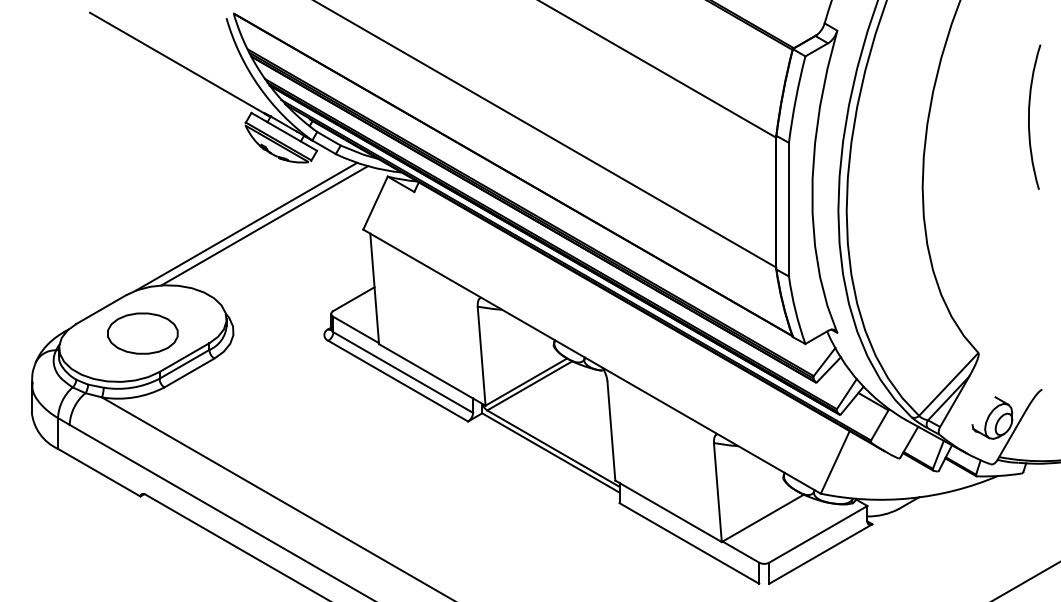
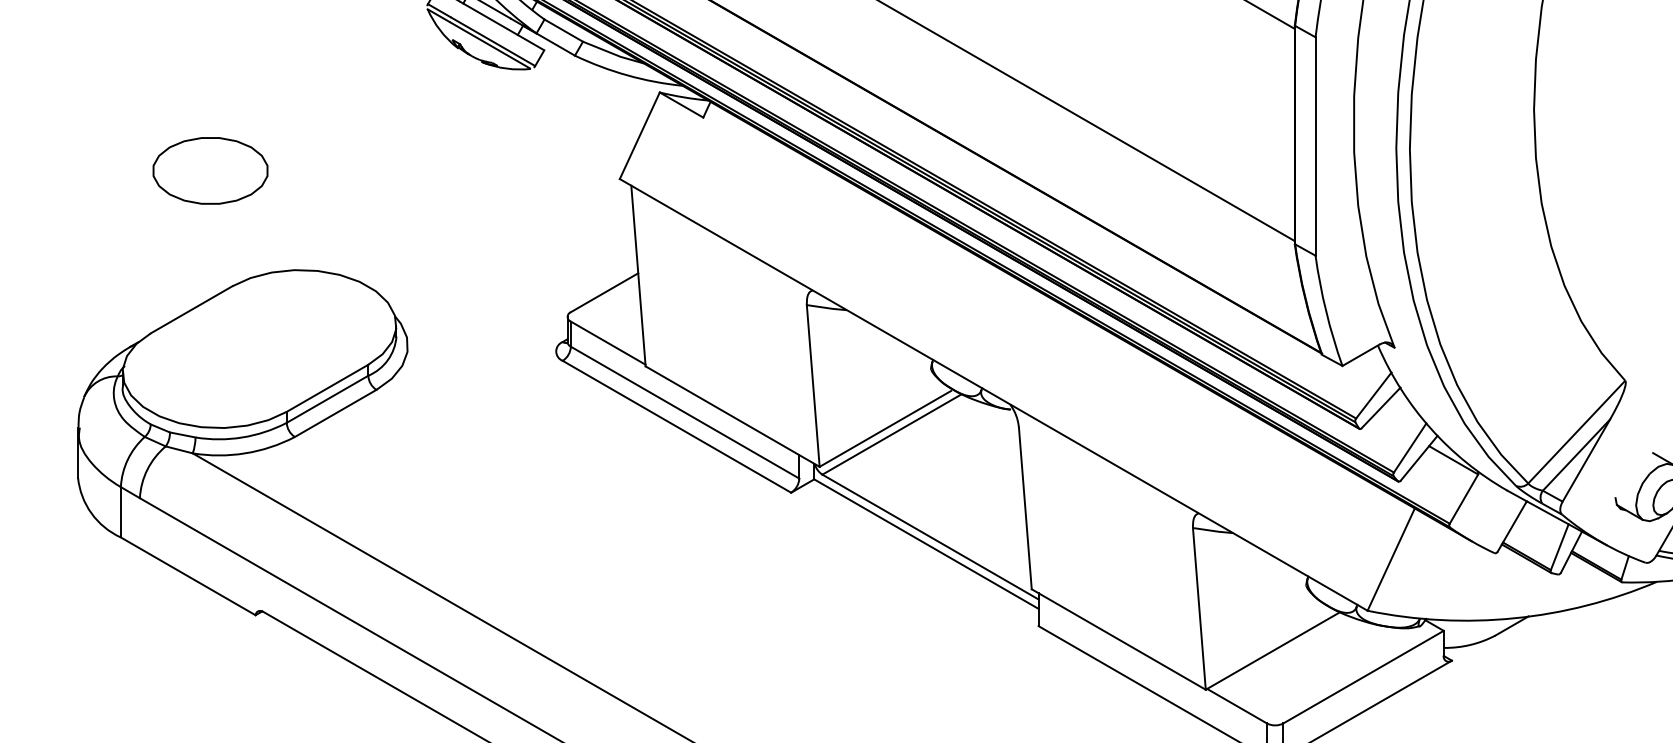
line: (264, 225) -> (458, 172), removed
line: (246, 226) -> (428, 173), removed
part: (142, 333) -> (209, 170), moved

